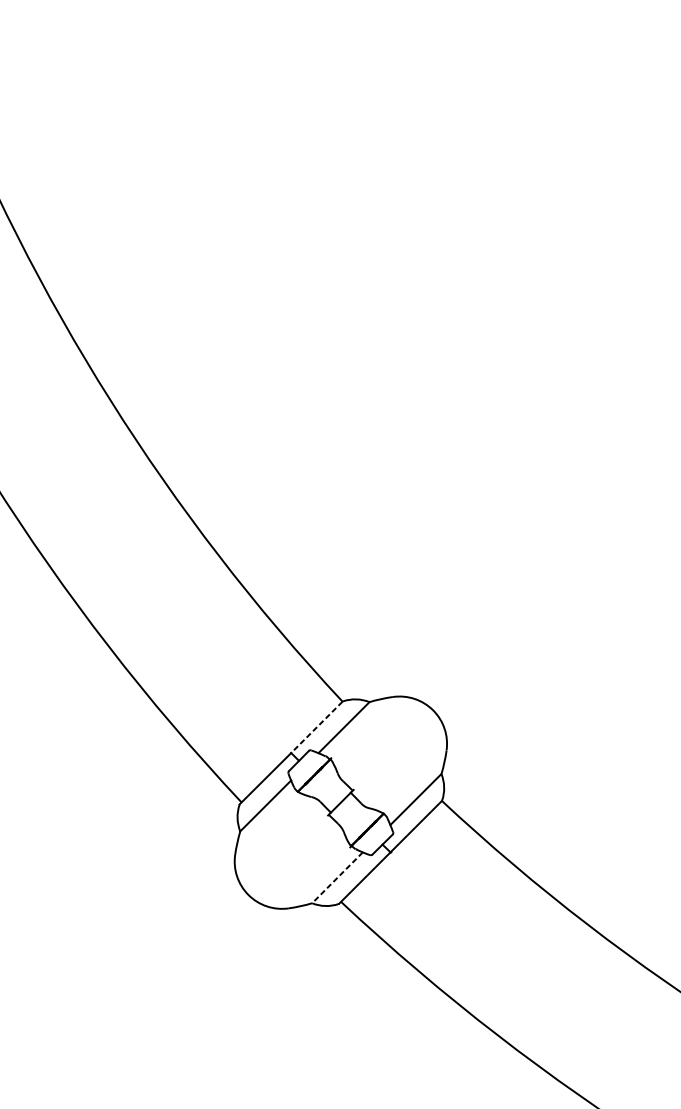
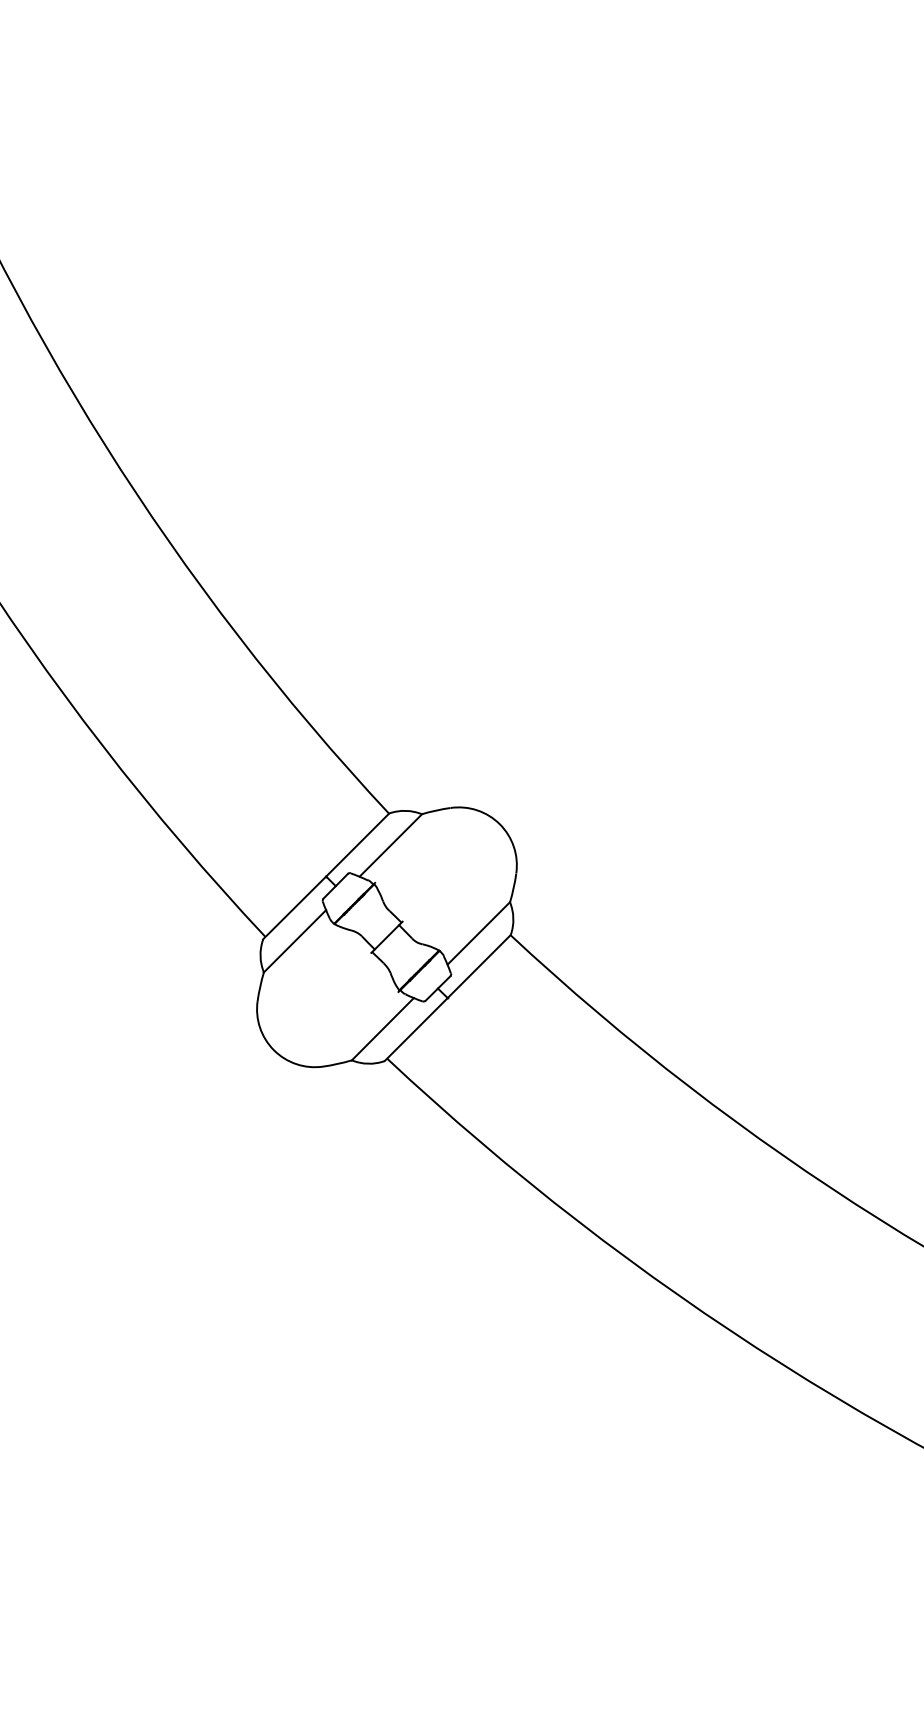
line: (316, 727) -> (357, 845), dashed -> solid
line: (337, 878) -> (382, 1029), dashed -> solid

